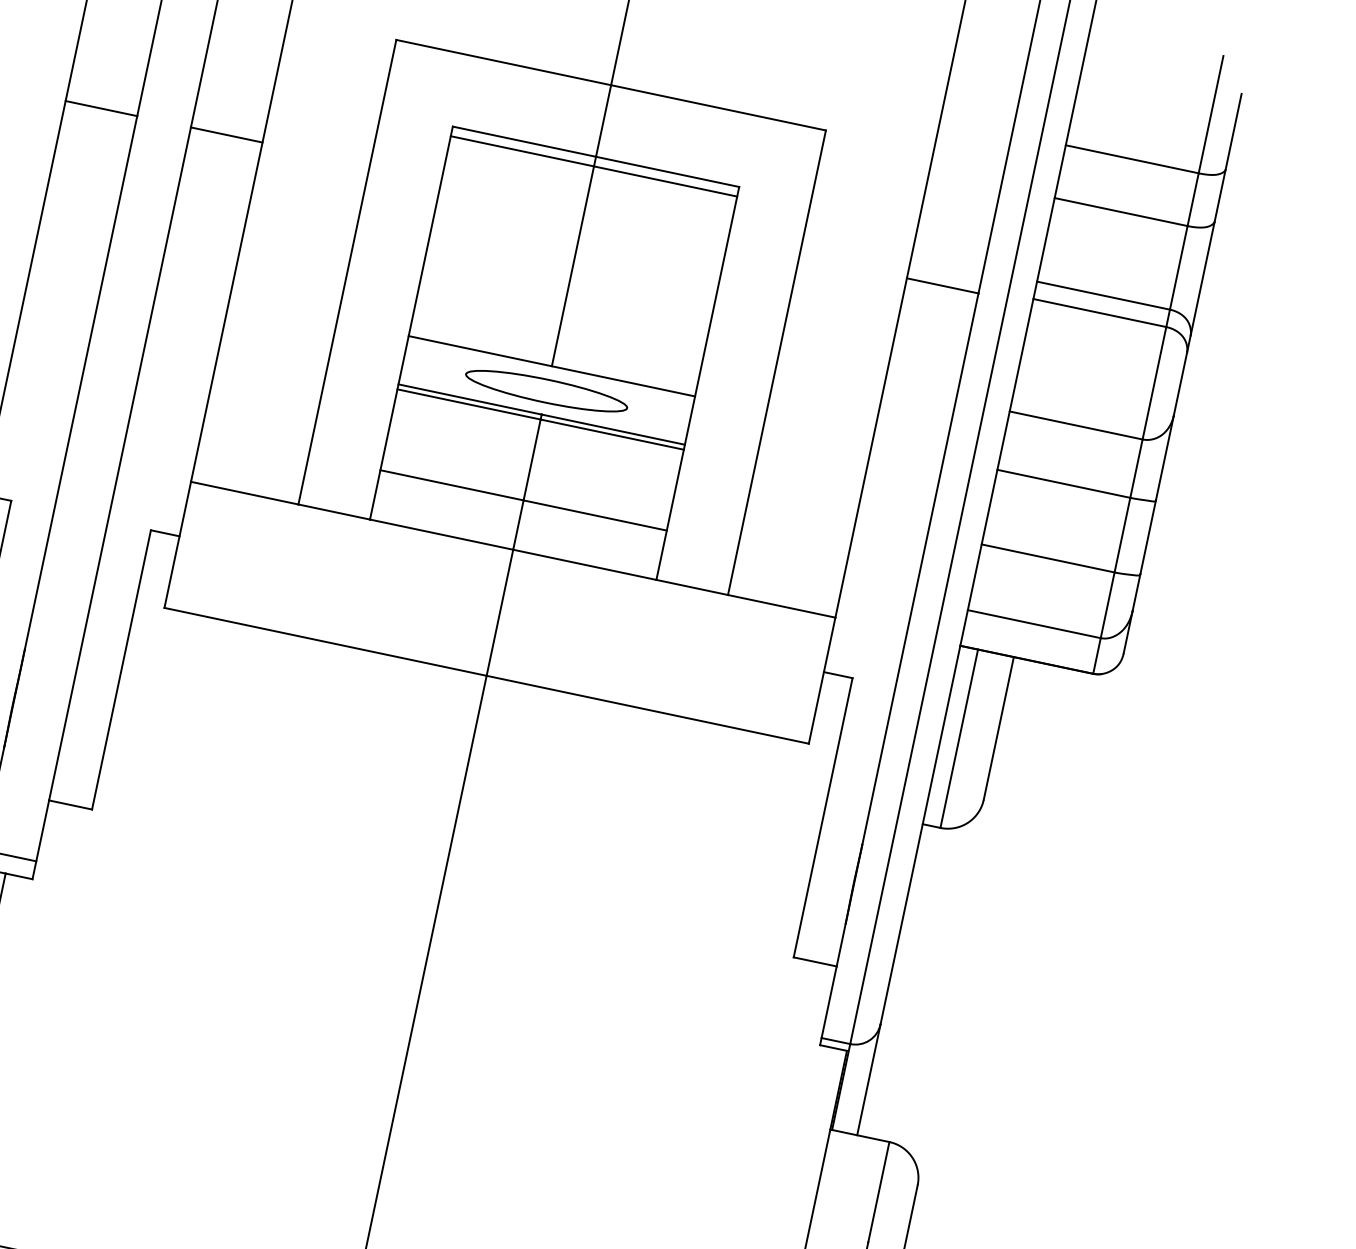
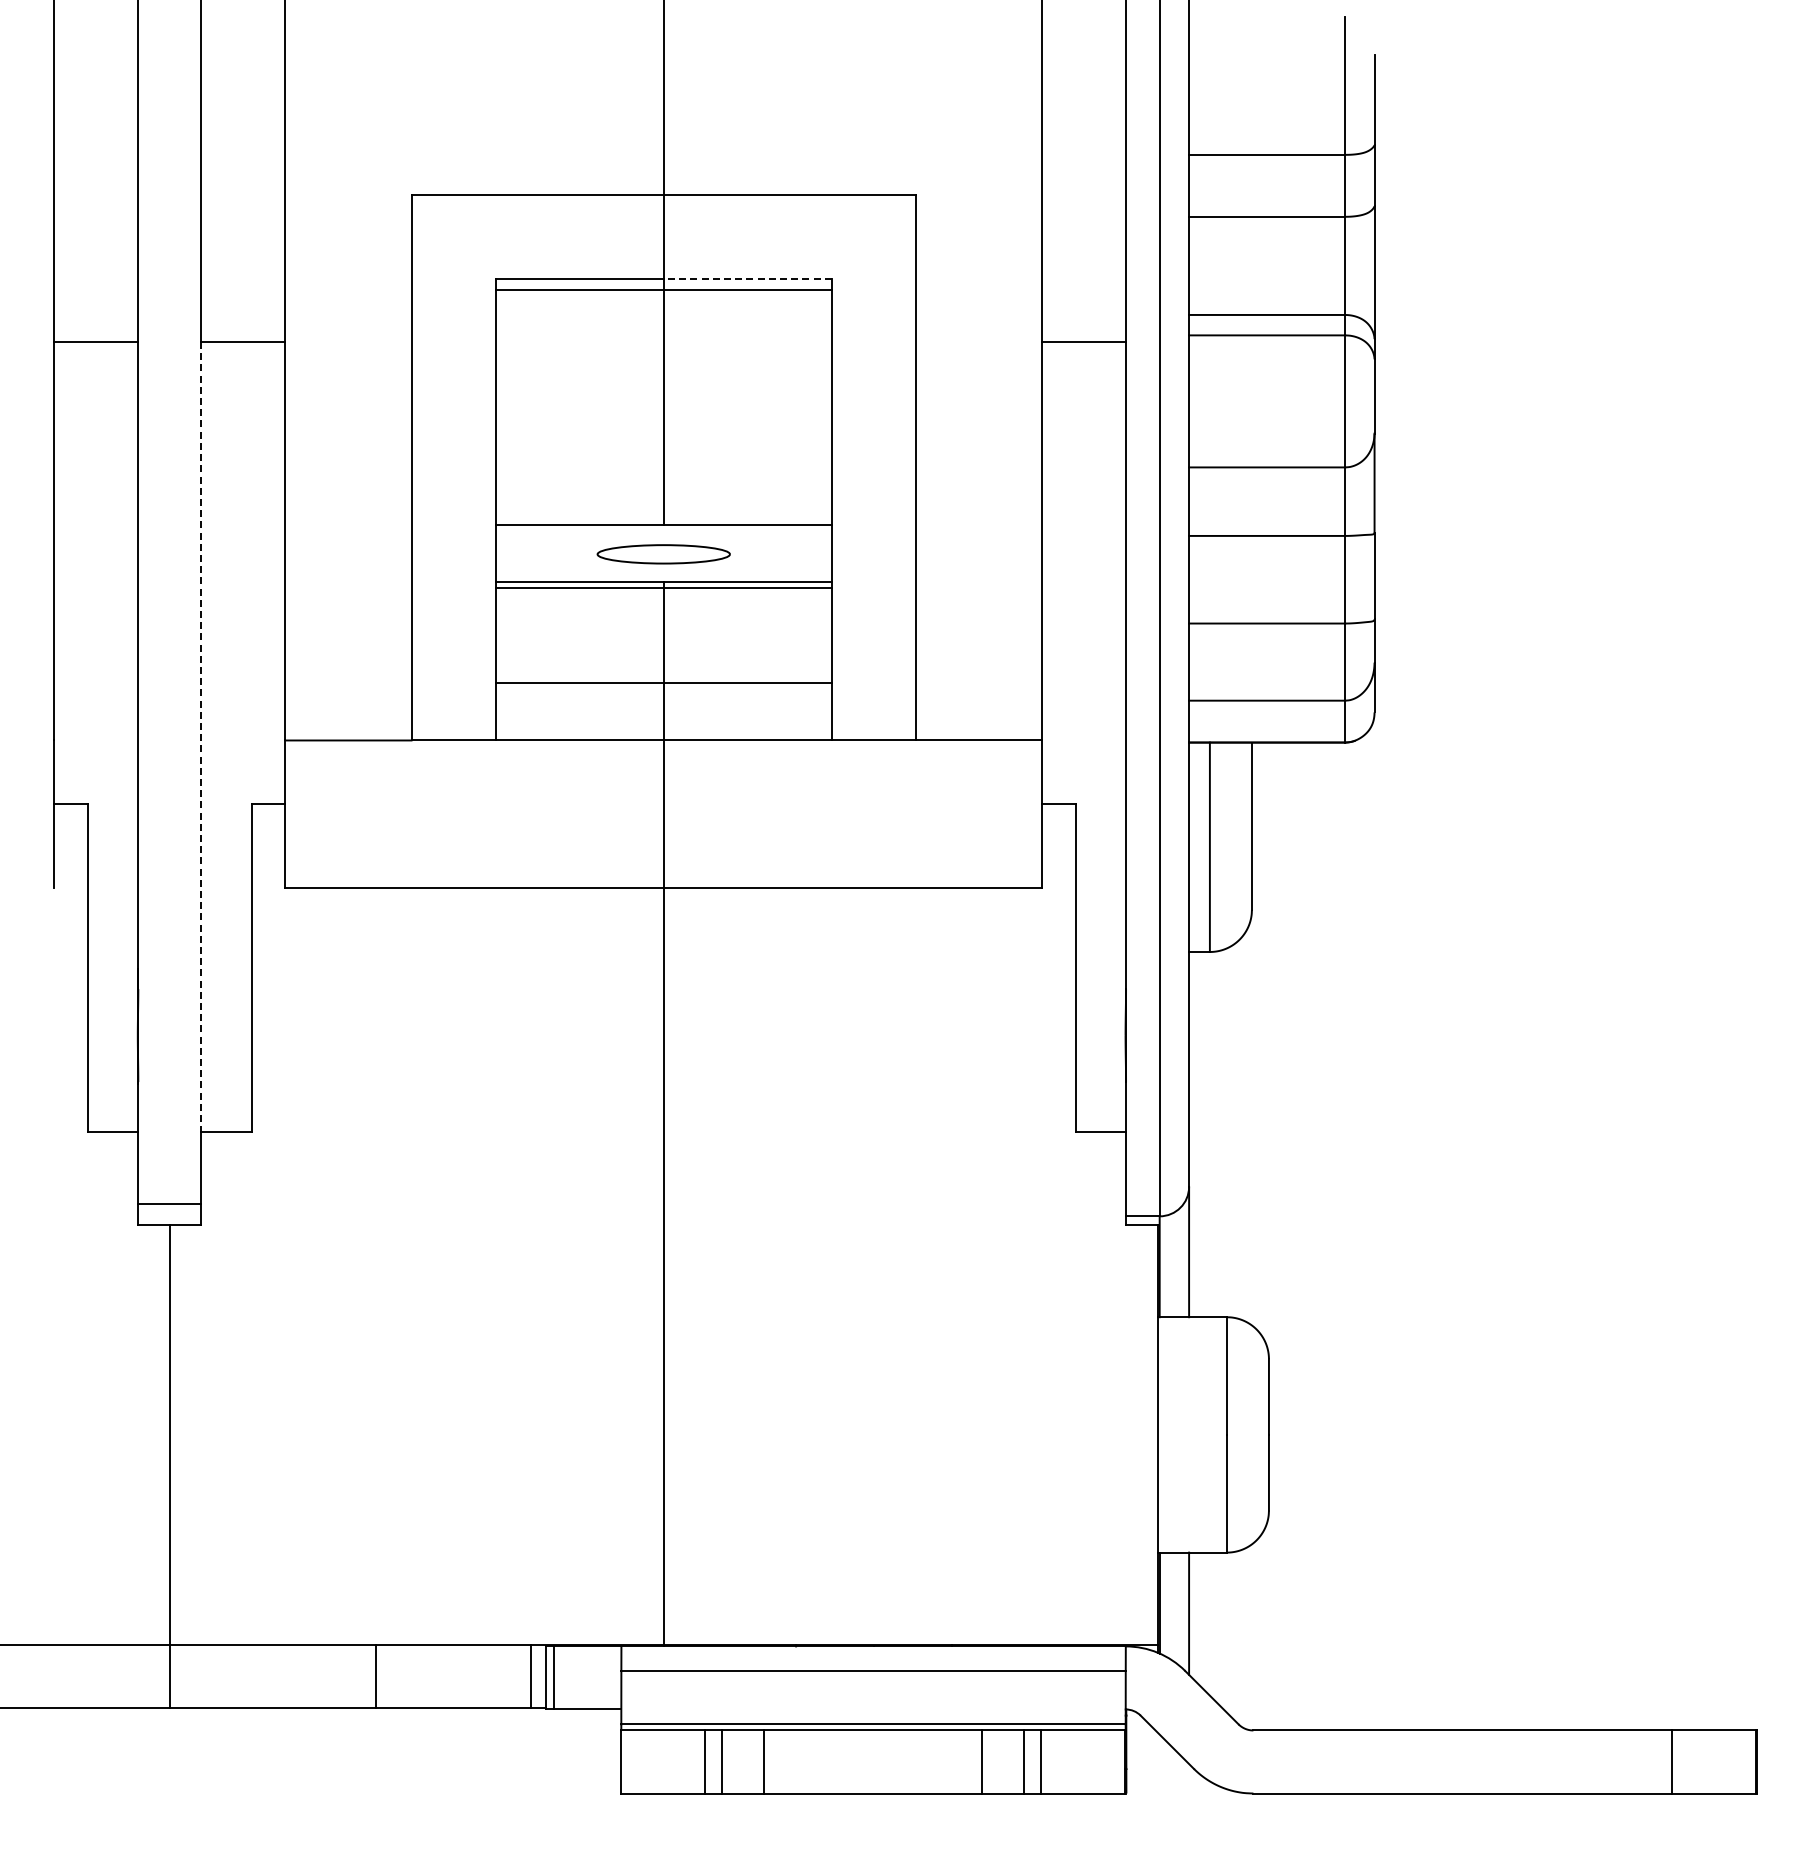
line: (667, 172) -> (747, 279), solid -> dashed
part: (546, 391) -> (663, 554), size x0.7
line: (120, 464) -> (201, 737), solid -> dashed

